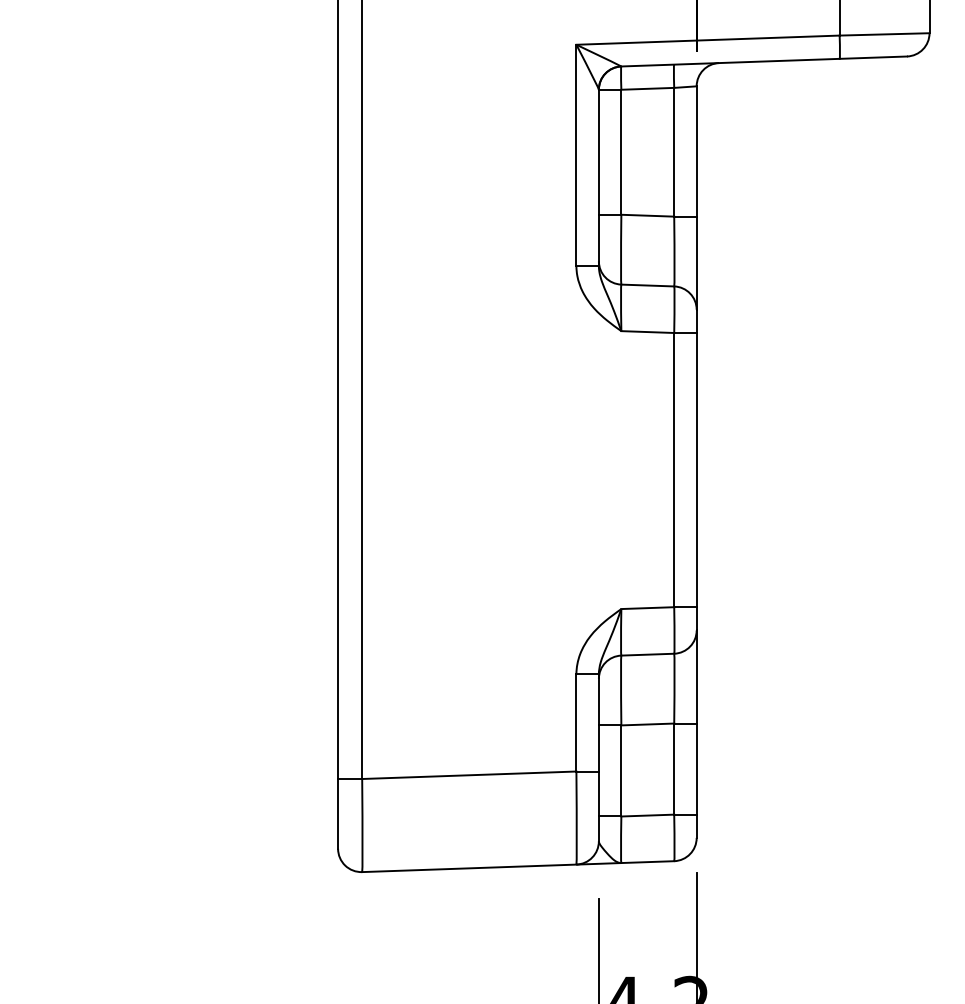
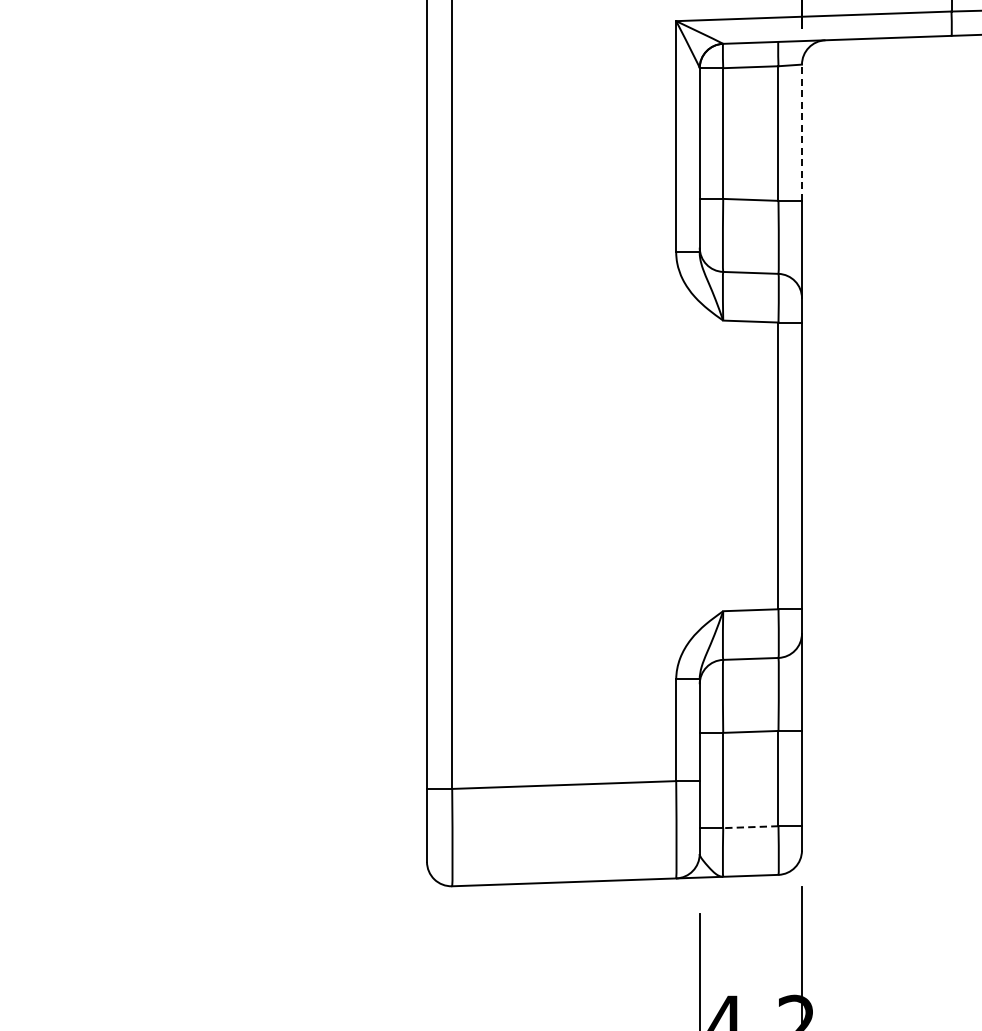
line: (696, 151) -> (801, 132), solid -> dashed
line: (647, 815) -> (750, 827), solid -> dashed

